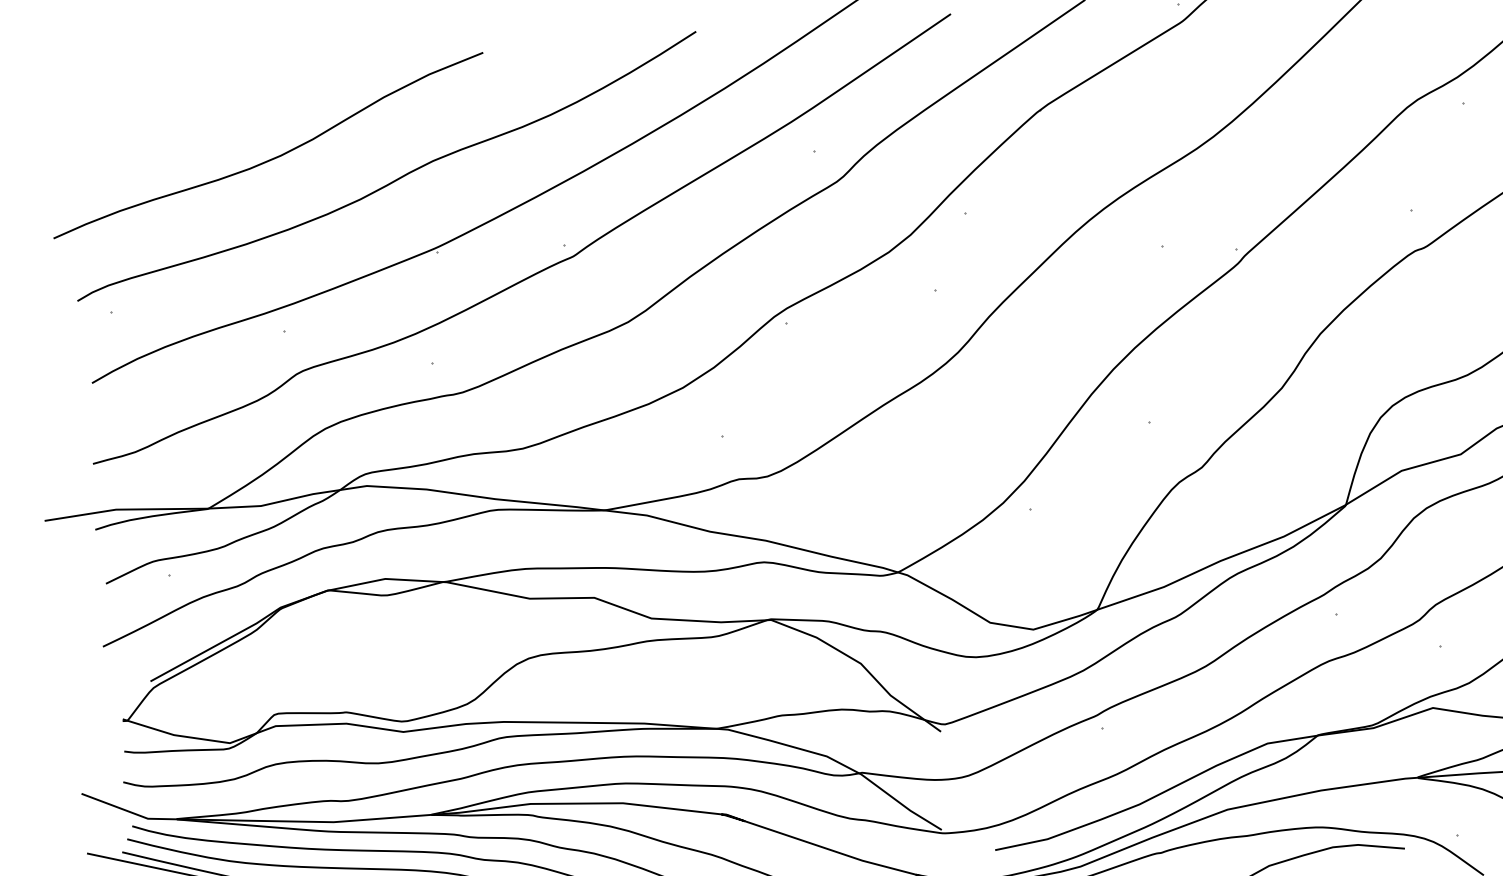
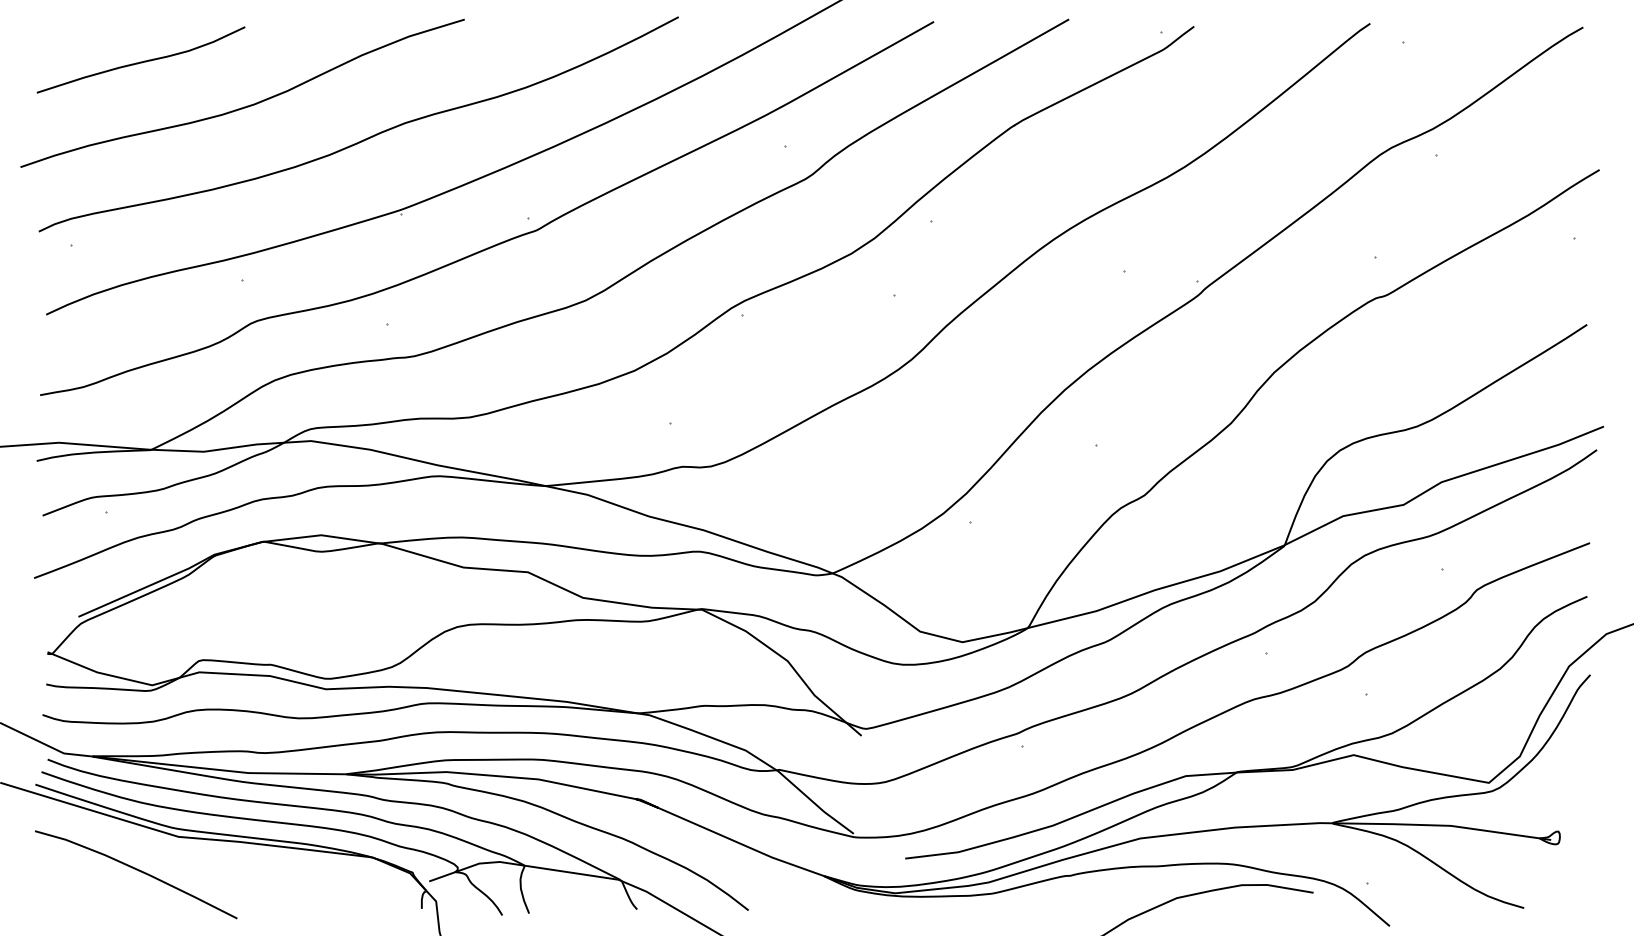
curve: (163, 122) -> (140, 61), added

